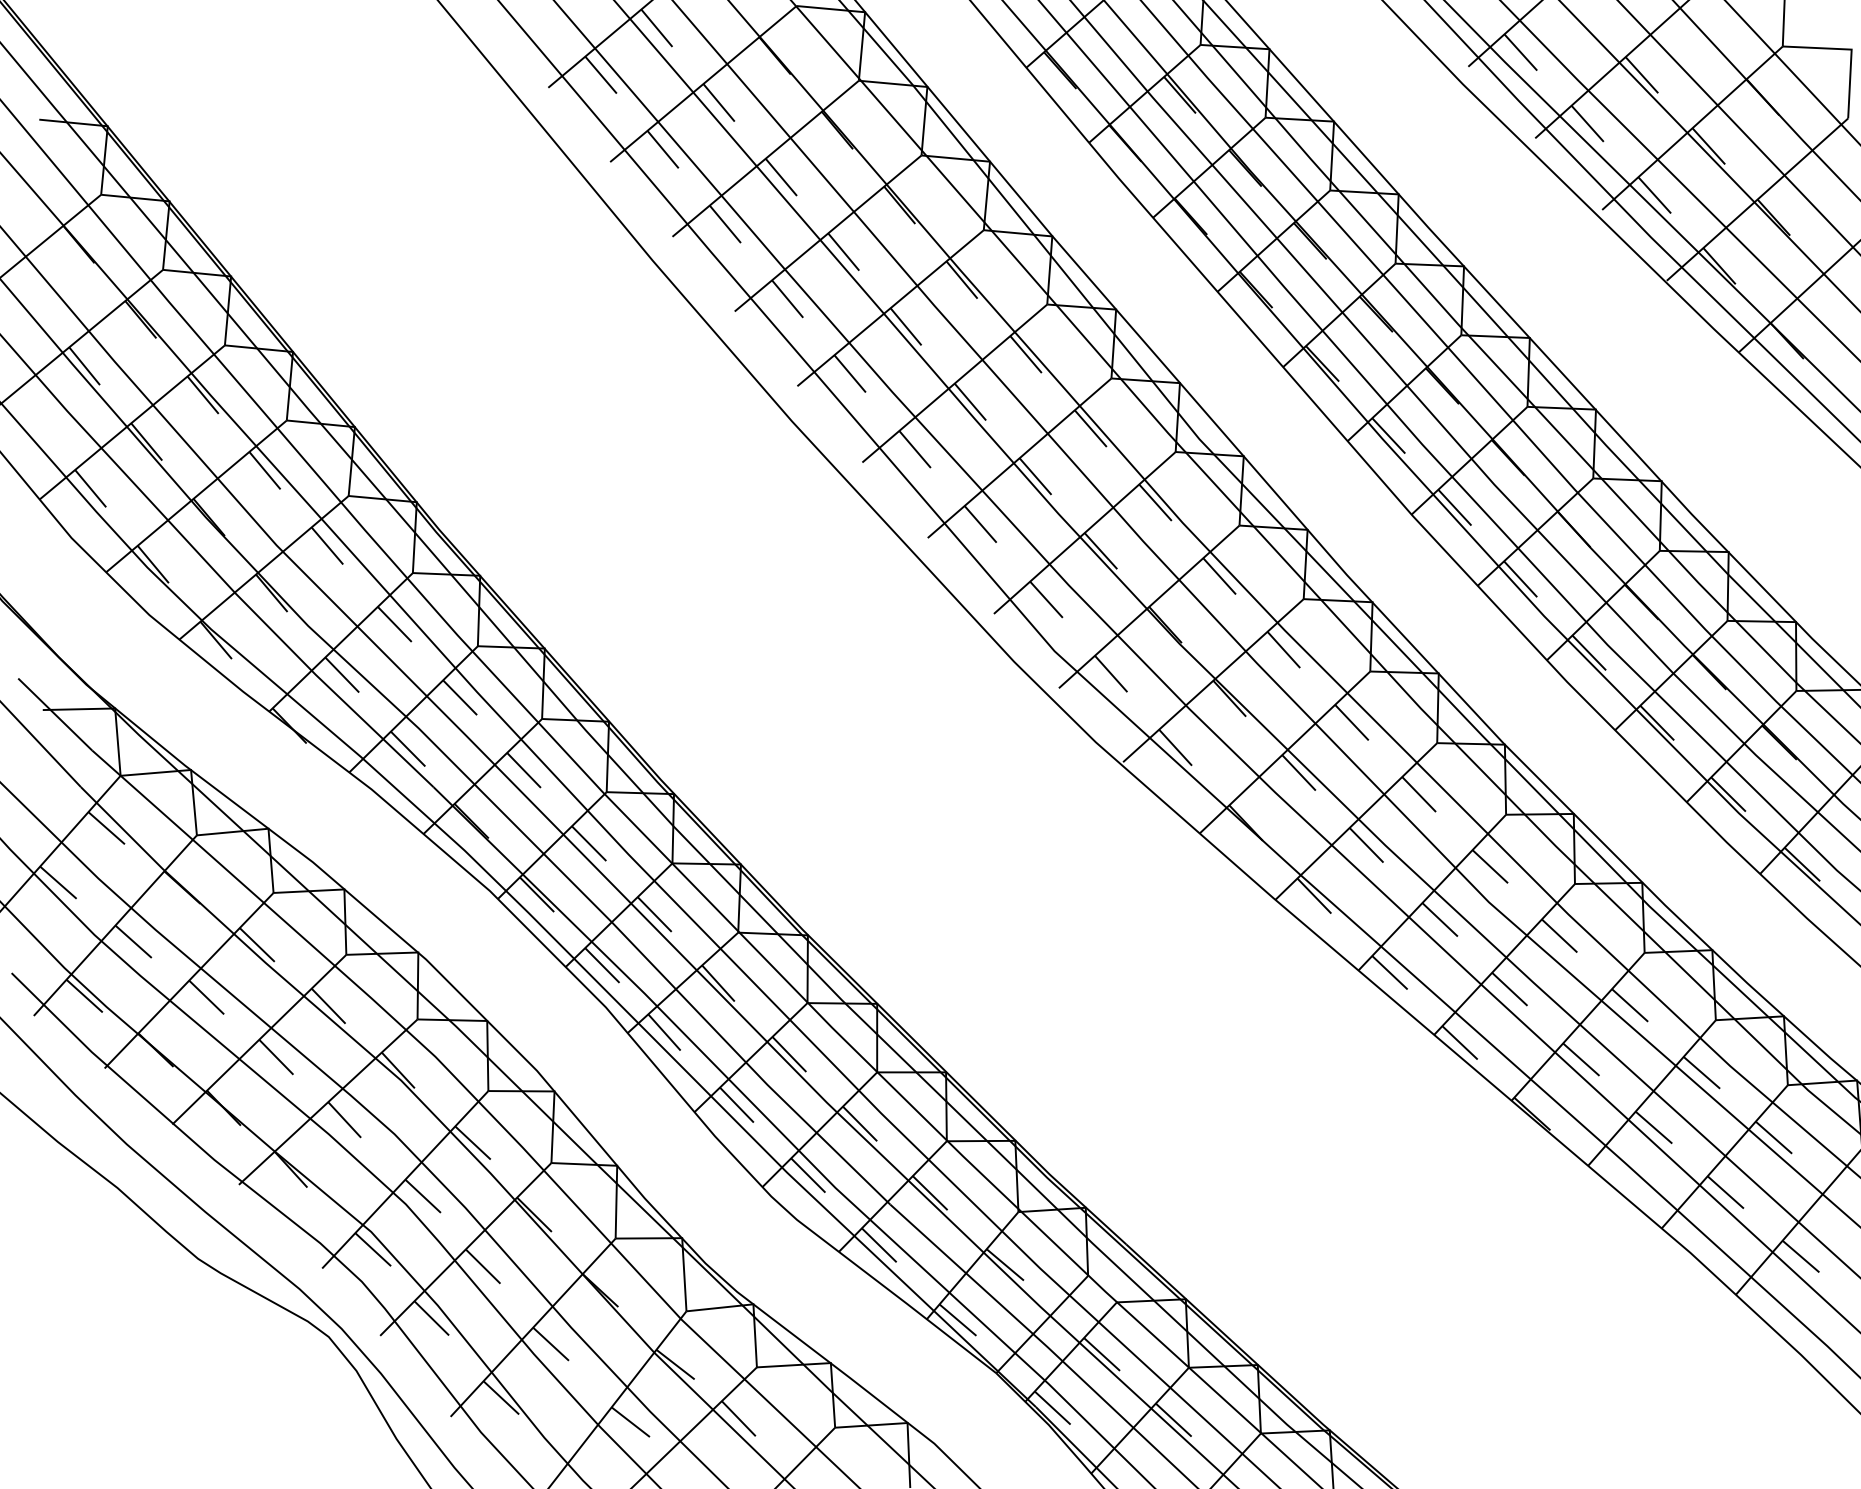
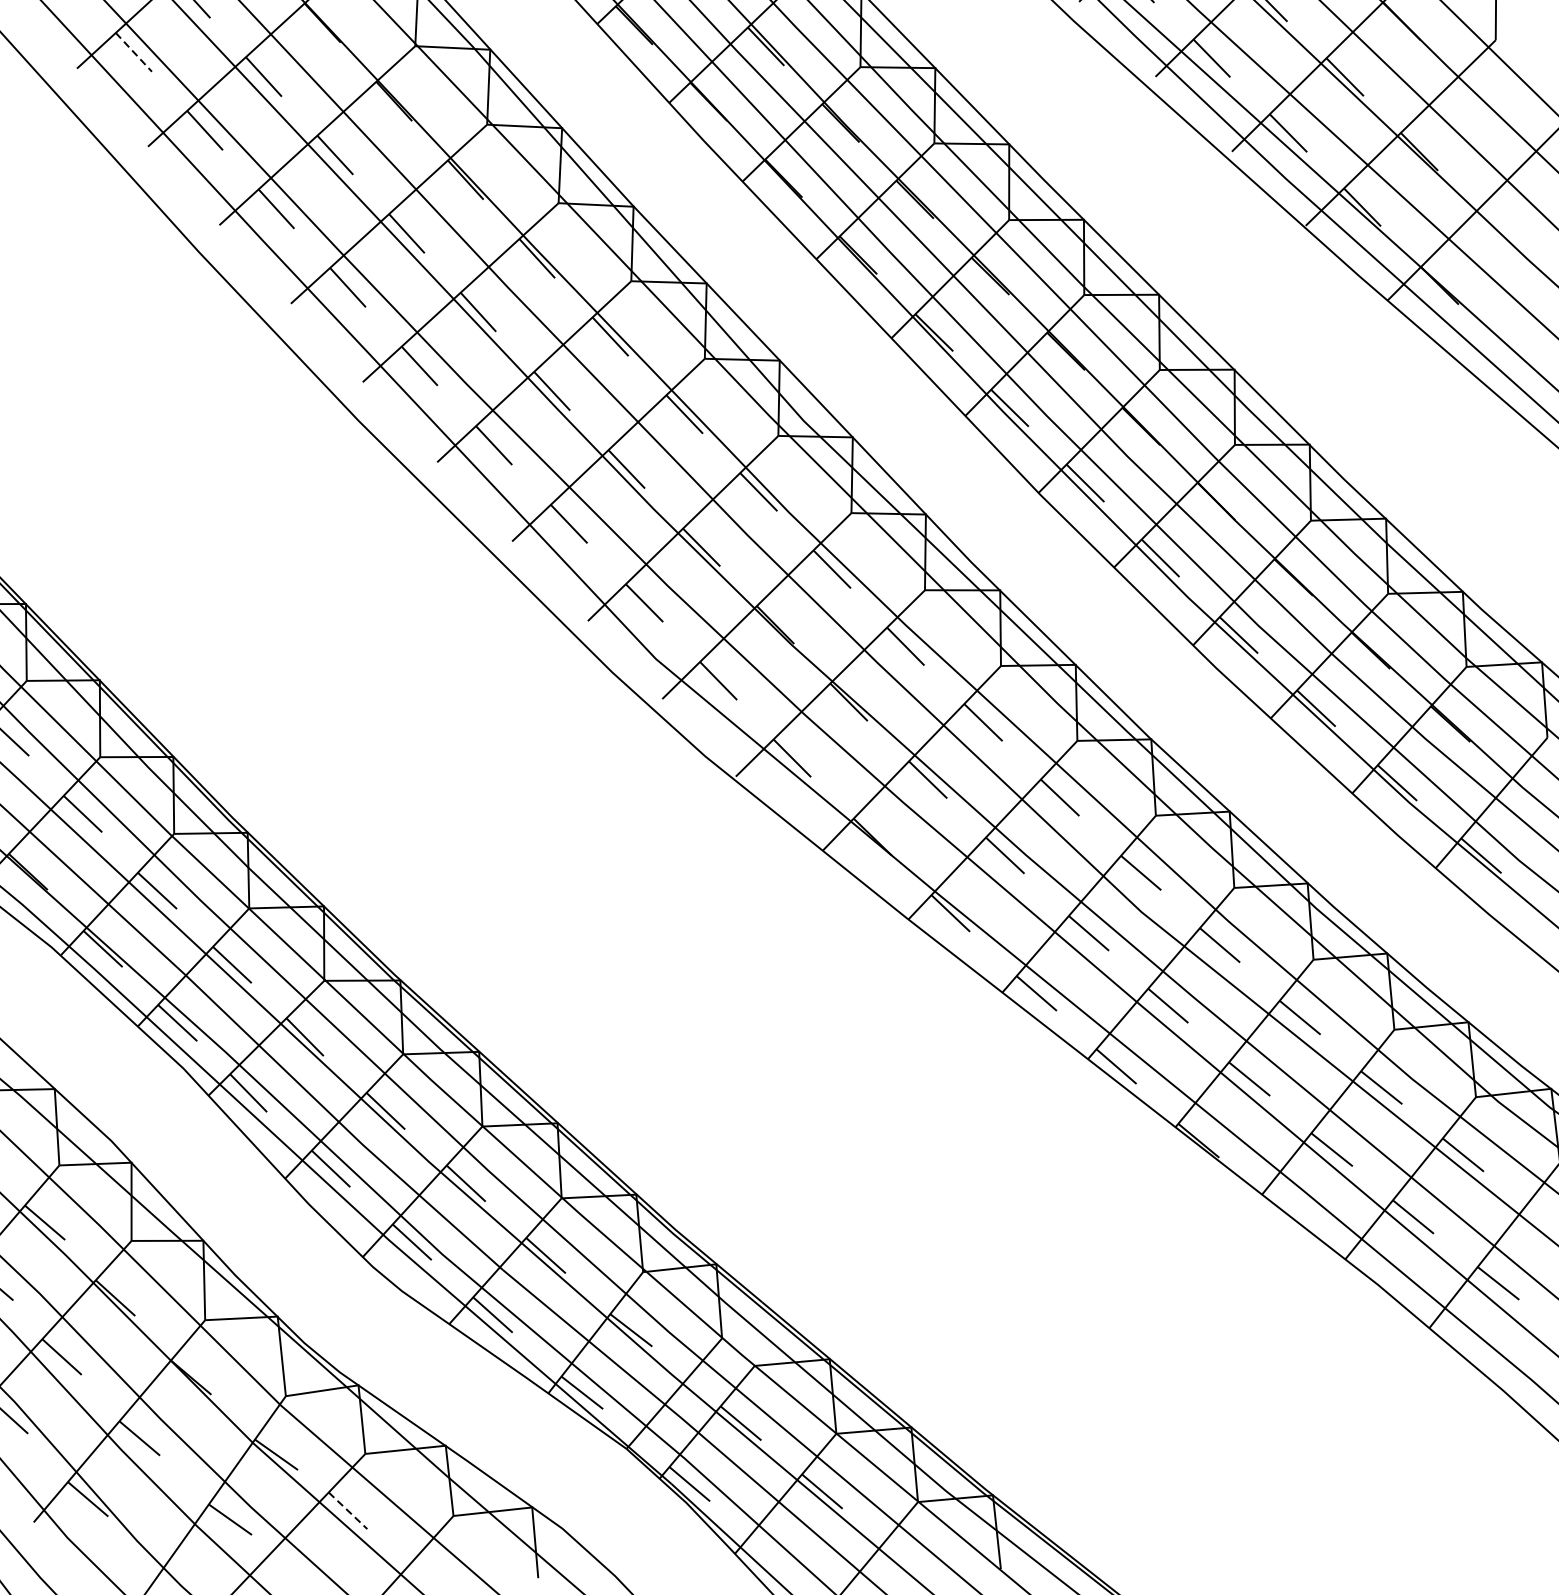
line: (601, 75) -> (134, 52), solid -> dashed
line: (739, 1419) -> (348, 1511), solid -> dashed

